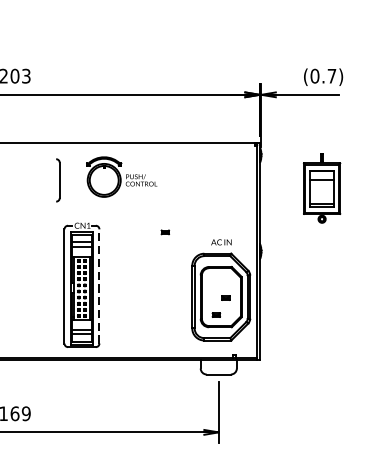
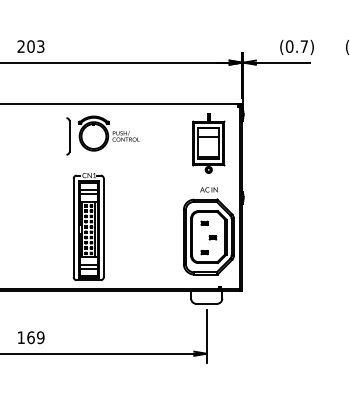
part: (121, 176) -> (108, 133), moved
part: (321, 188) -> (208, 143), moved
part: (165, 231) -> (204, 222), moved
line: (99, 285) -> (103, 227), dashed -> solid

